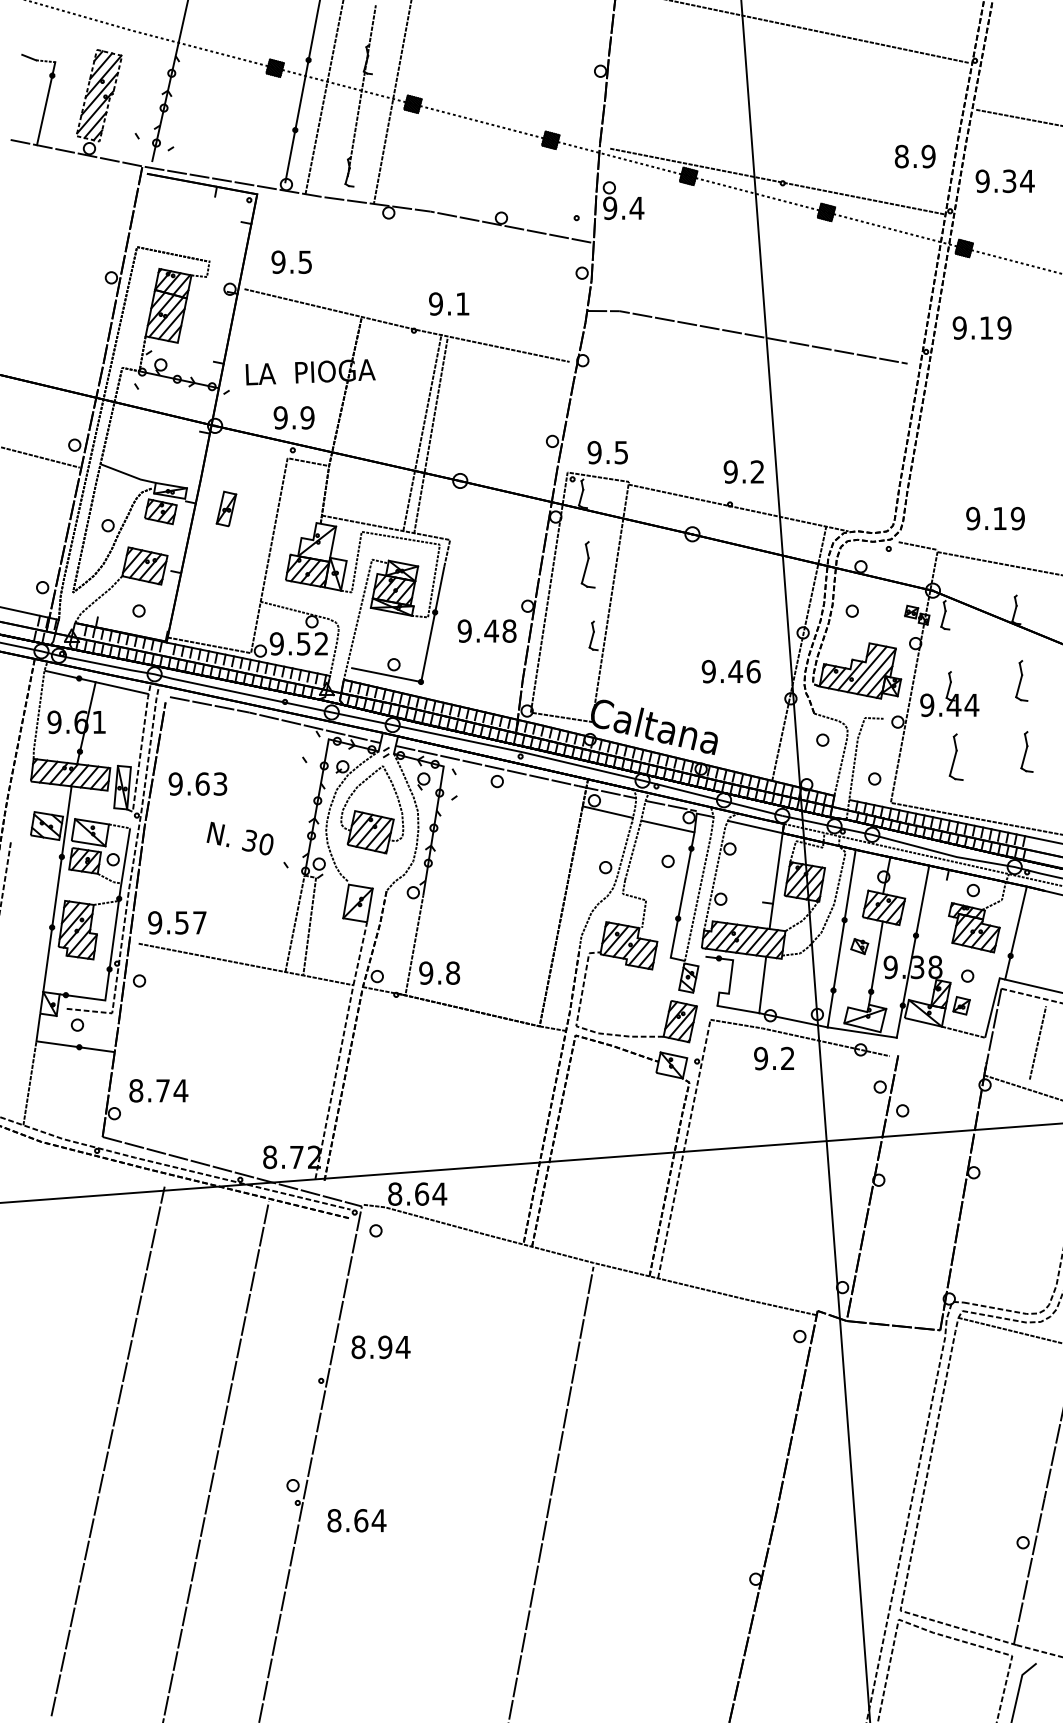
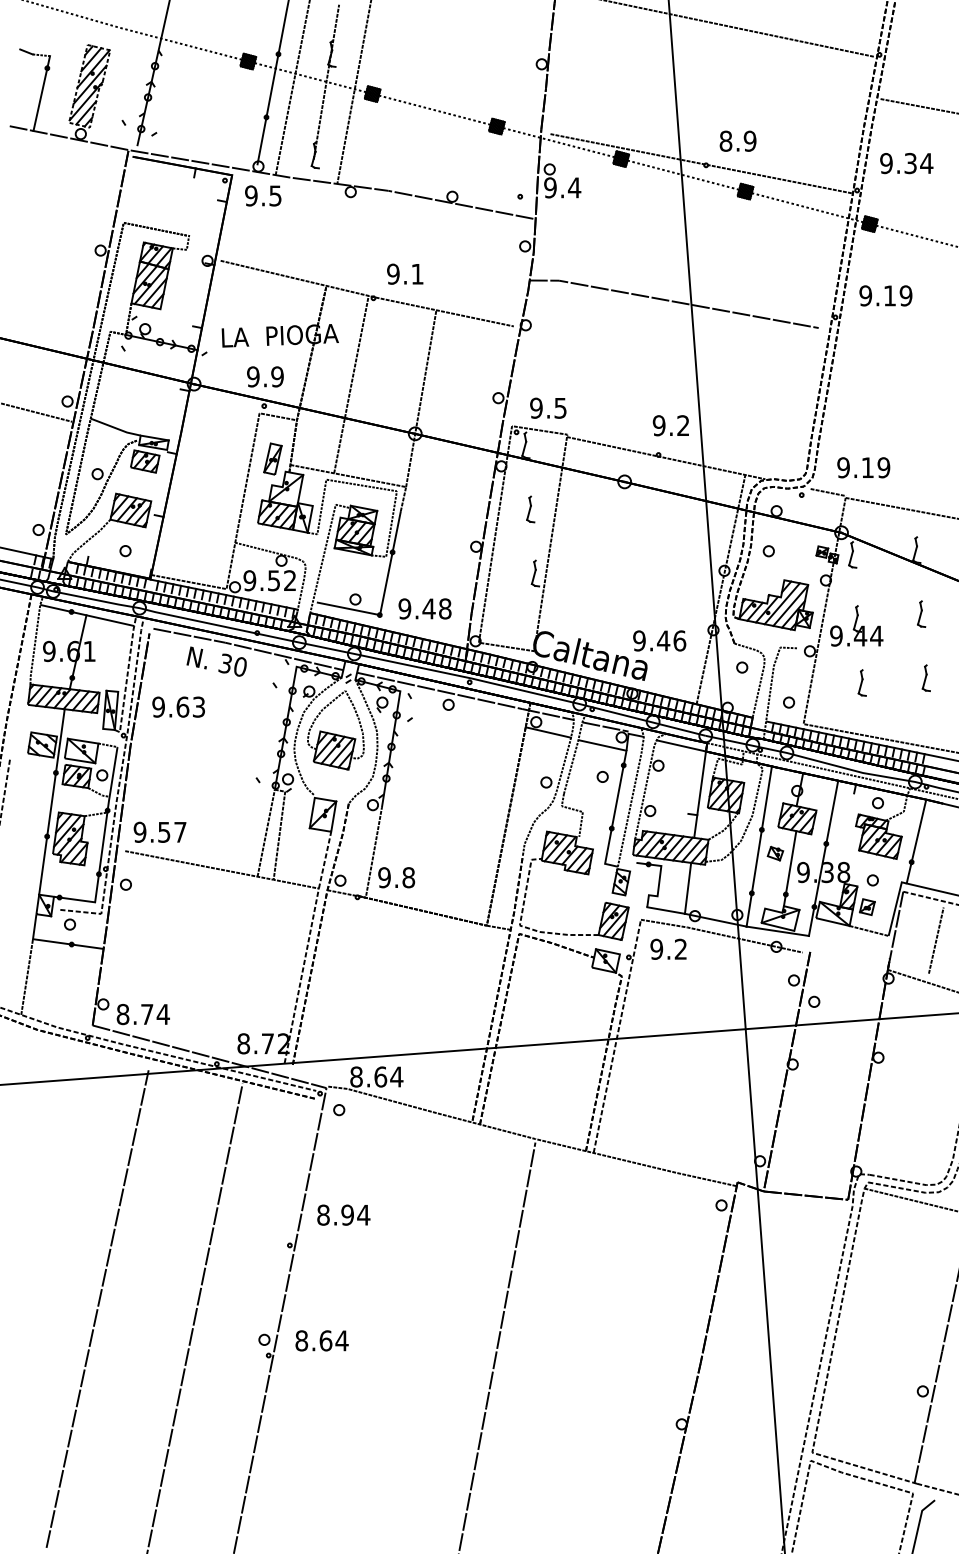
text: (914, 156) -> (737, 141), moved
text: (291, 261) -> (263, 195), moved
line: (422, 432) -> (351, 384), moved
line: (430, 435) -> (420, 398), moved
part: (226, 508) -> (272, 458), moved
text: (995, 518) -> (863, 467), moved
part: (588, 564) -> (530, 509), size x0.62
text: (486, 630) -> (424, 608), moved
text: (730, 671) -> (658, 640), moved
part: (1021, 680) -> (921, 613), size x0.71
part: (1026, 751) -> (925, 677), size x0.71
part: (955, 757) -> (861, 683), size x0.62
text: (239, 838) -> (216, 661), moved
text: (773, 1058) -> (667, 949), moved
text: (158, 1090) -> (143, 1014), moved
text: (356, 1520) -> (321, 1340), moved

